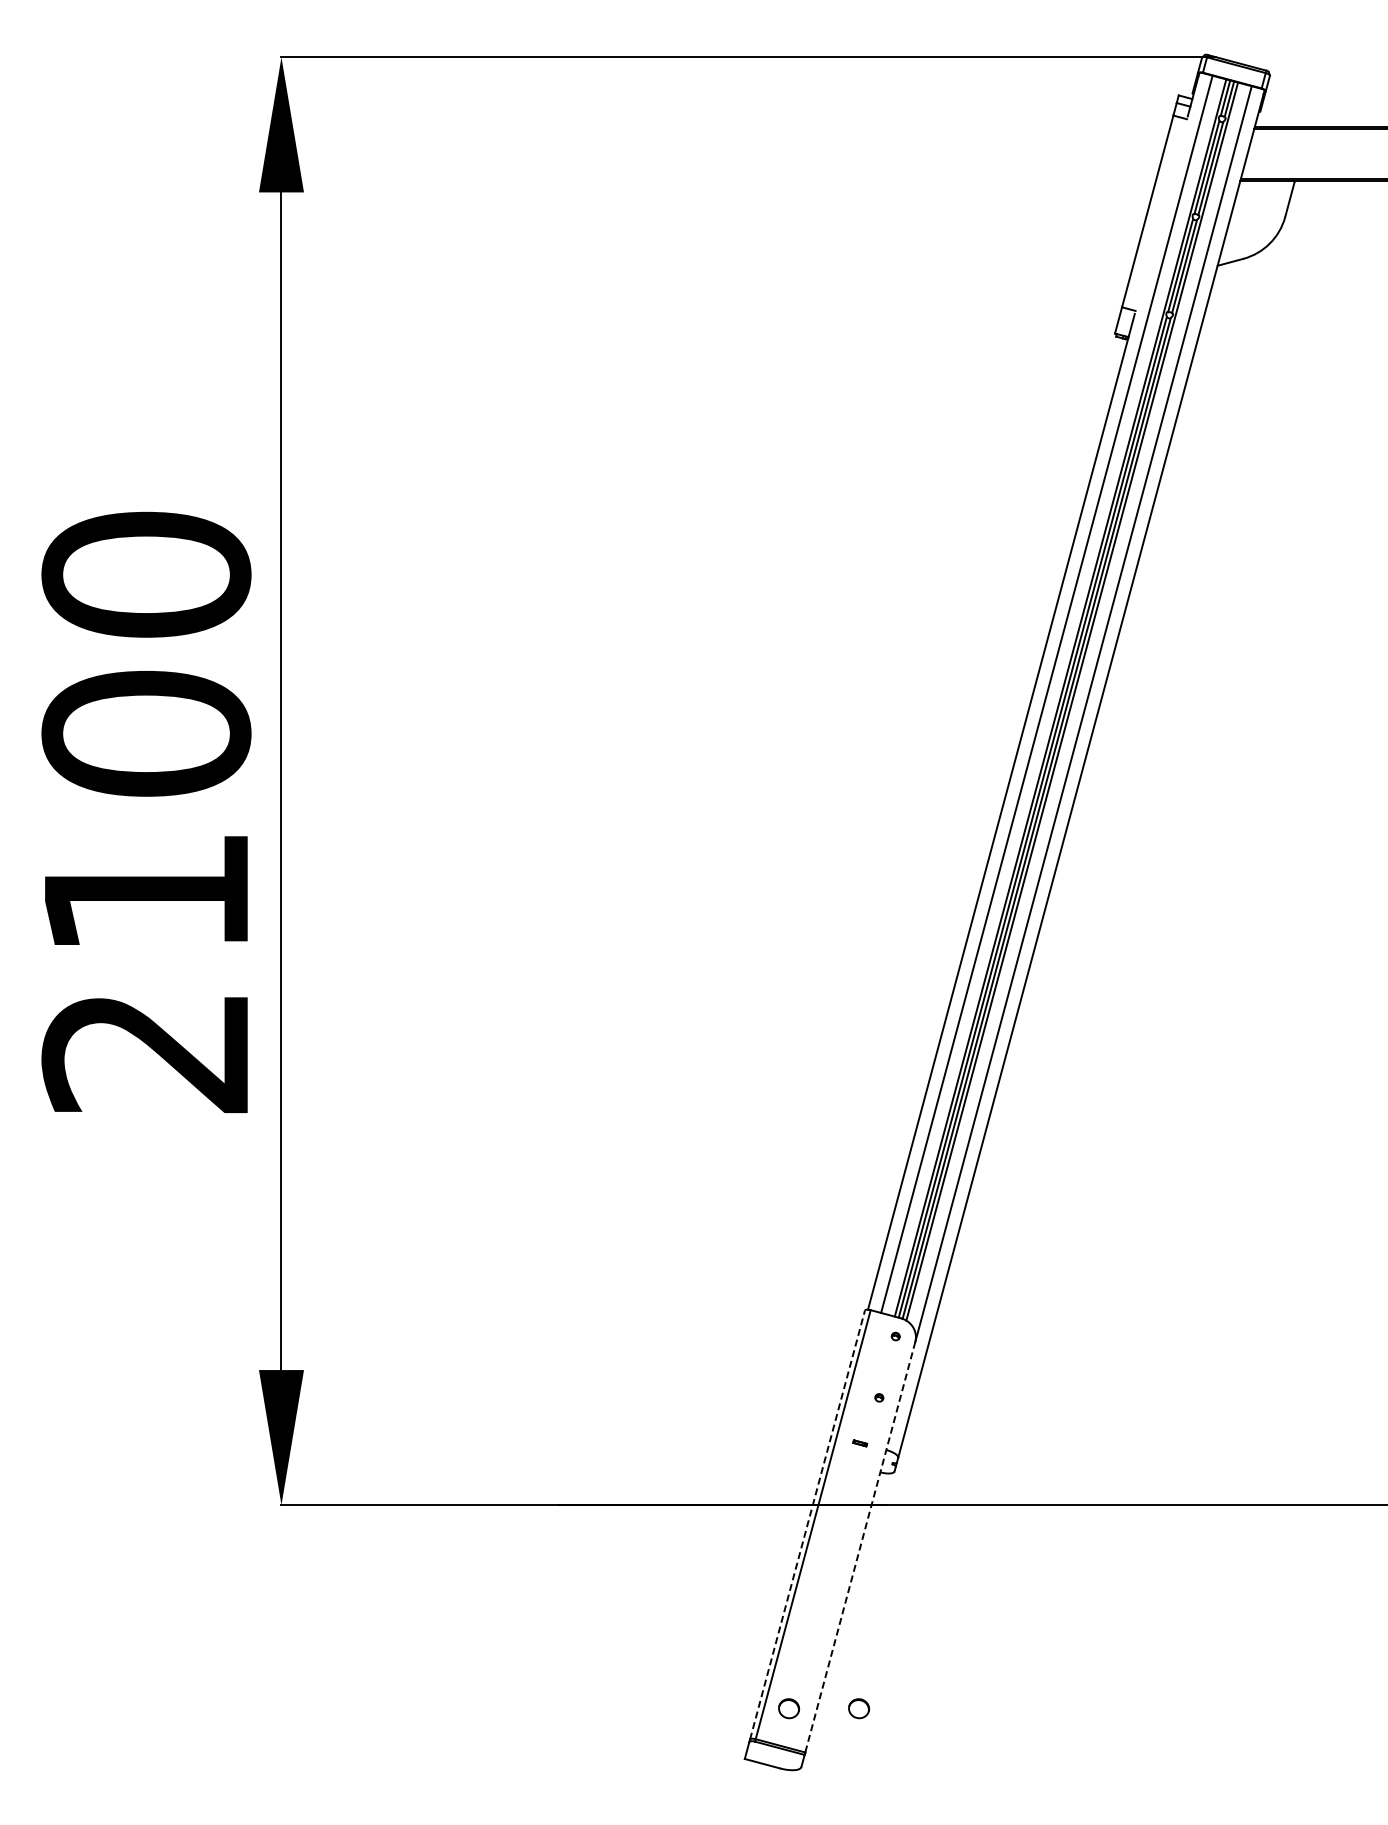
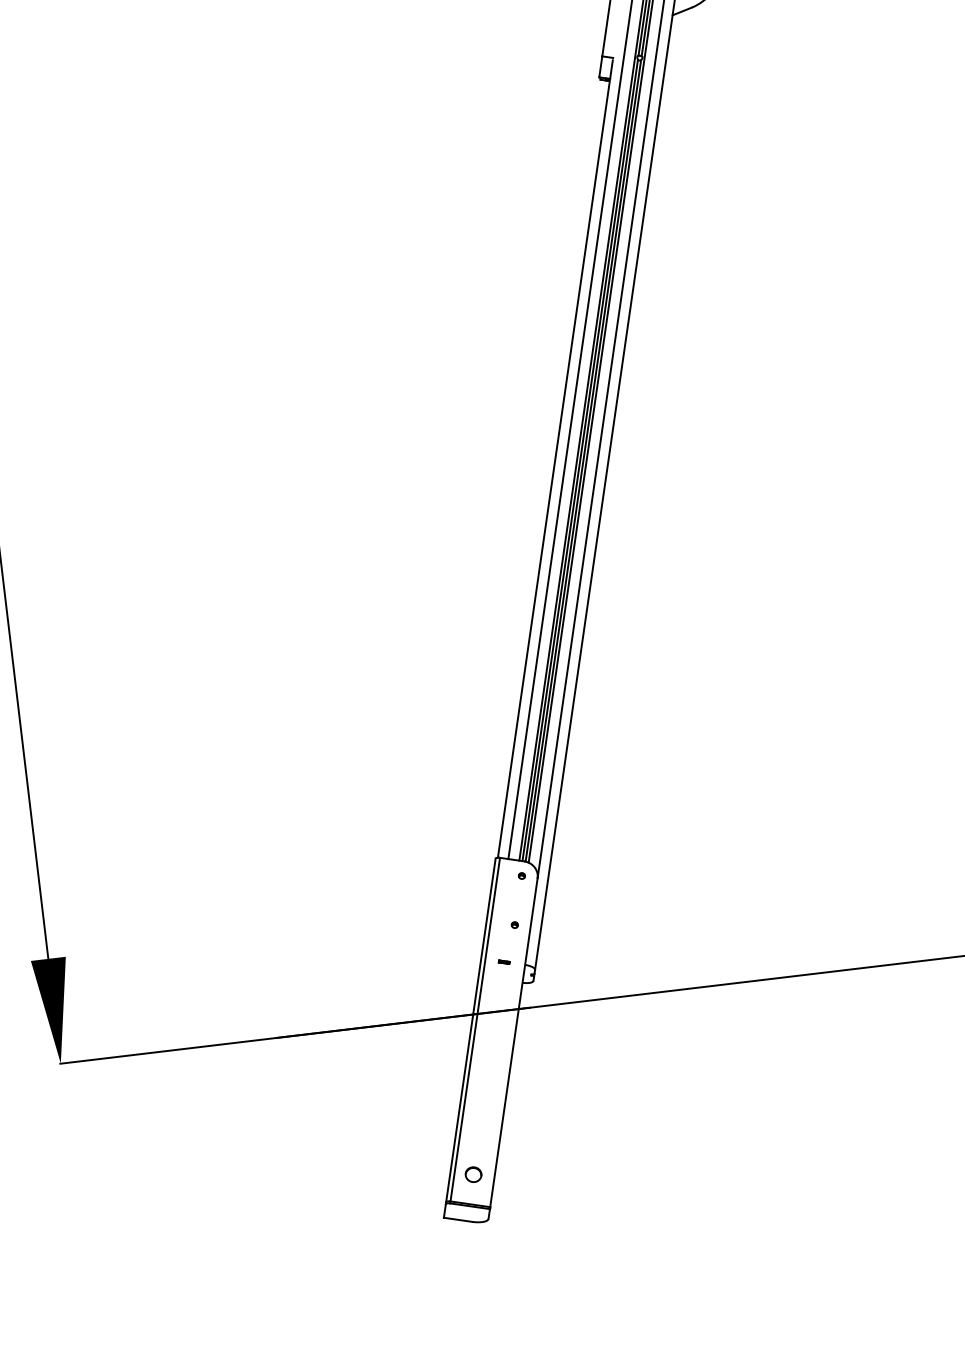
line: (807, 1524) -> (470, 1030), dashed -> solid
line: (860, 1547) -> (514, 1042), dashed -> solid
part: (858, 1708) -> (527, 1168), removed

